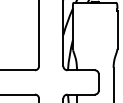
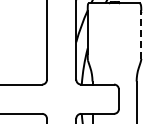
line: (117, 30) -> (141, 36), solid -> dashed

